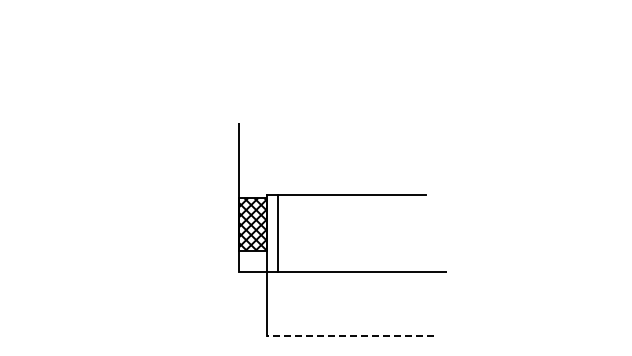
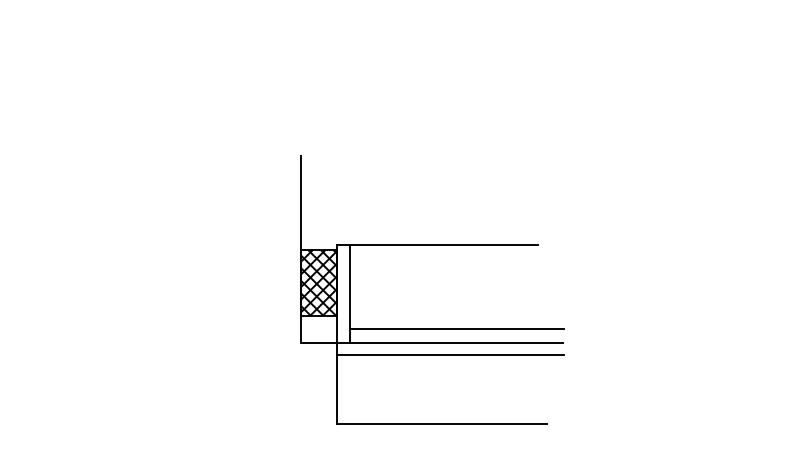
line: (361, 260) -> (455, 328), added
line: (356, 281) -> (449, 355), added
line: (349, 336) -> (440, 424), dashed -> solid

